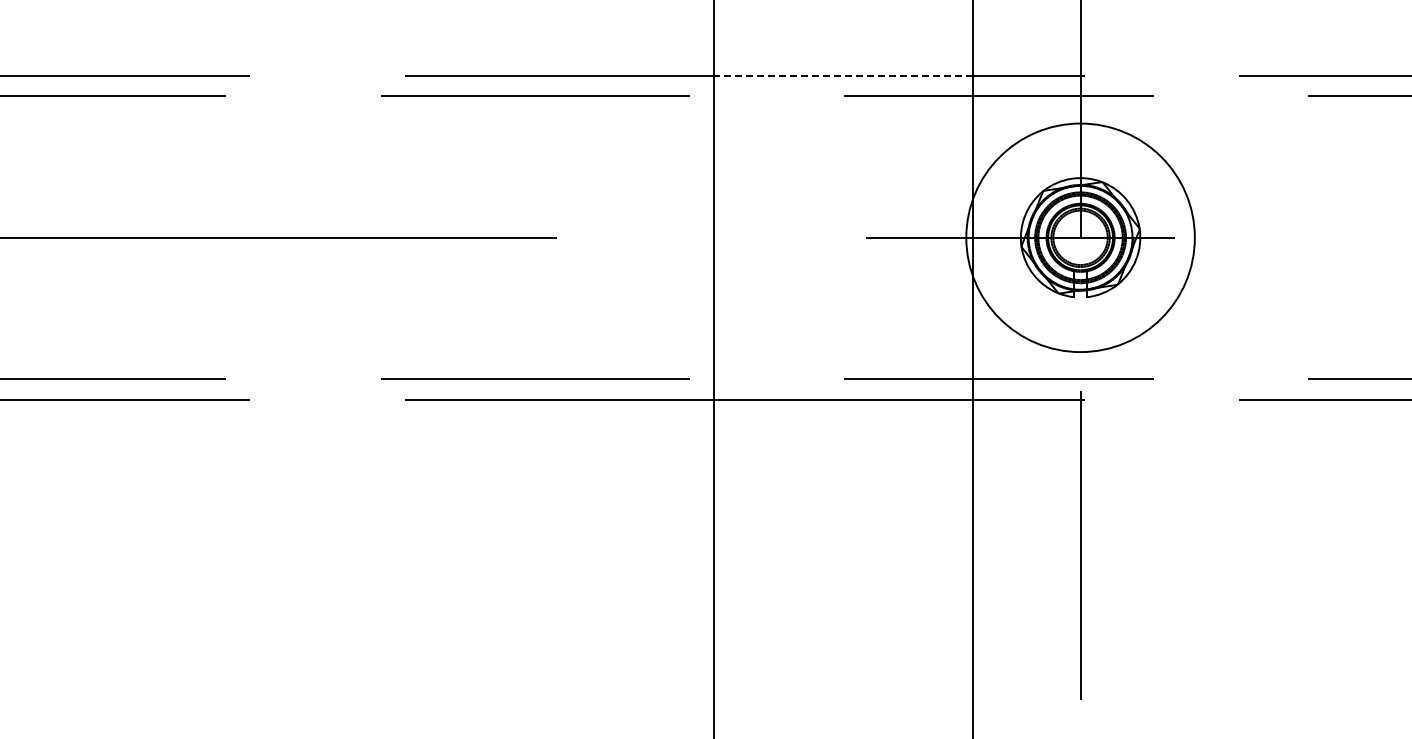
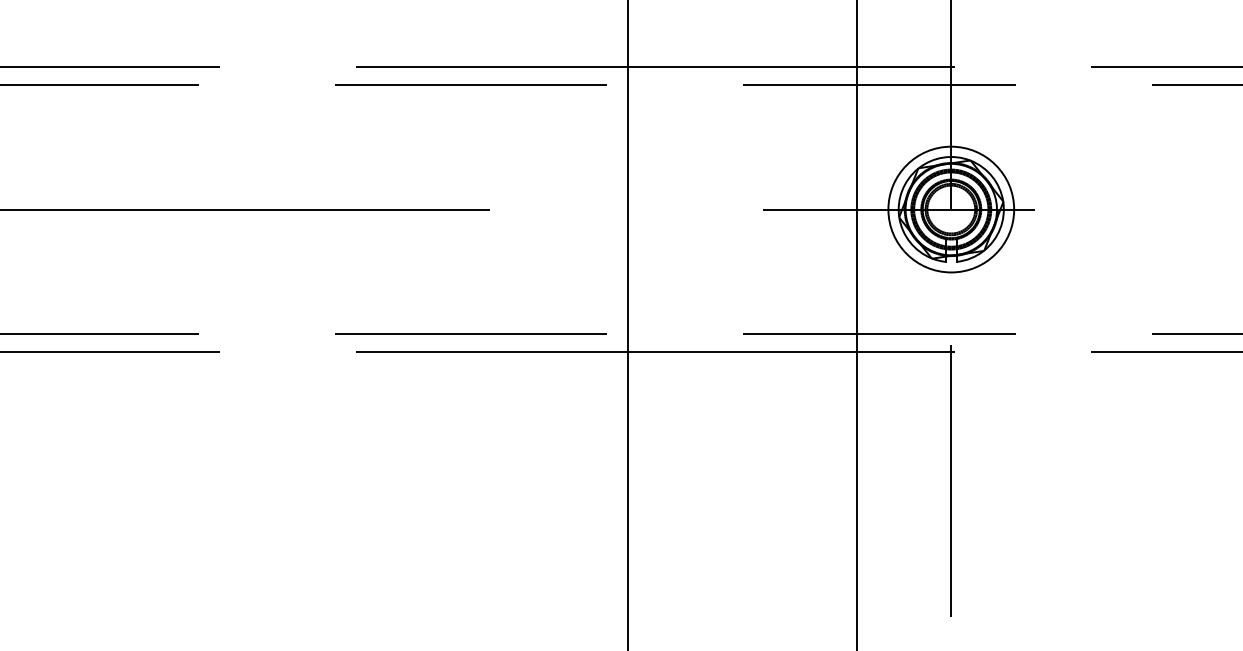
line: (843, 75) -> (742, 66), dashed -> solid
circle: (1080, 237) -> (951, 209), size x0.62

